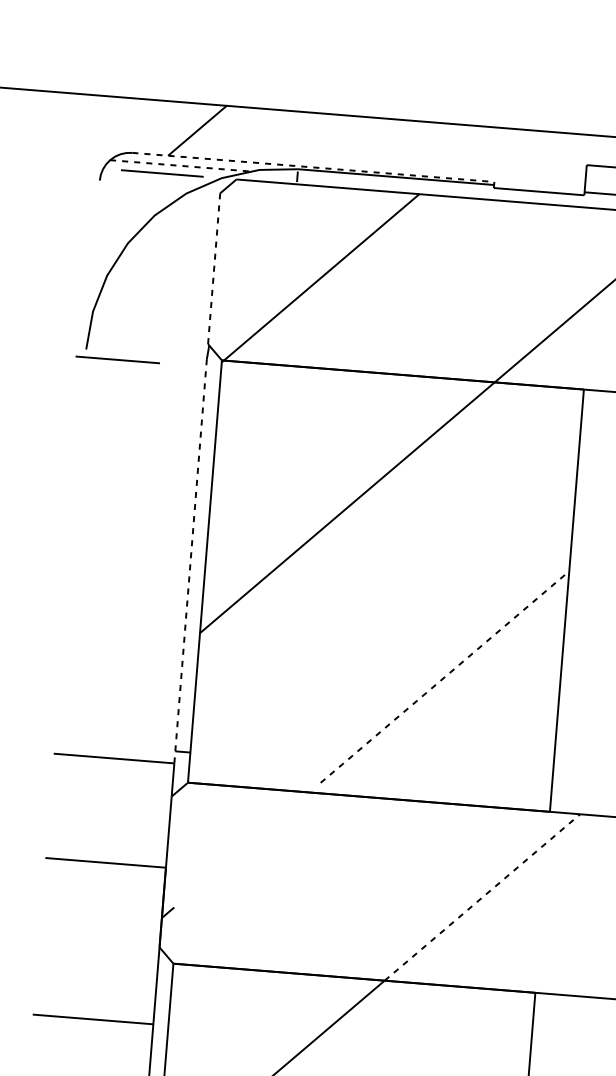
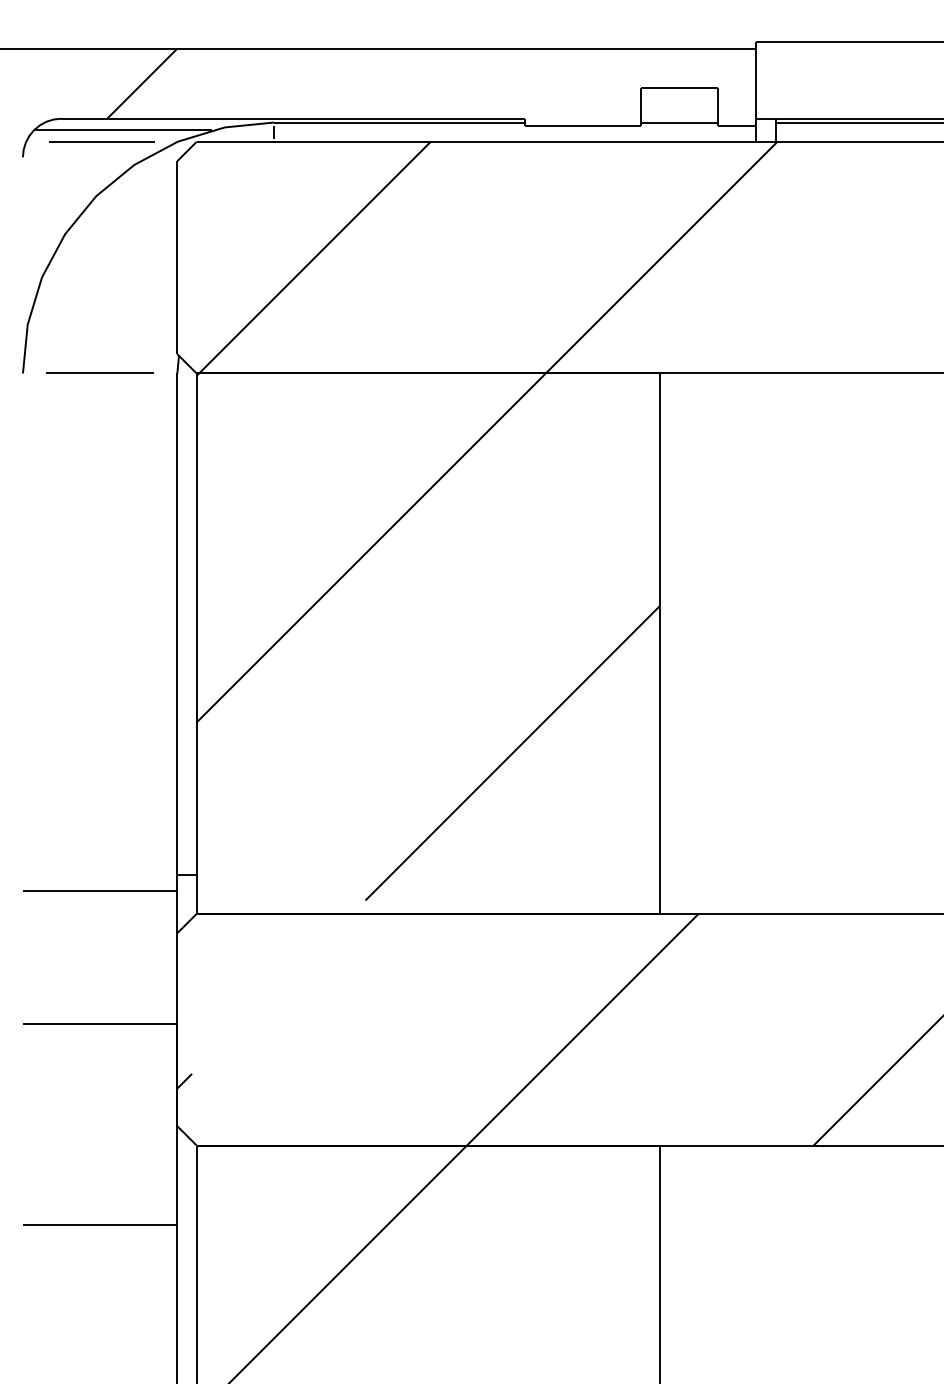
line: (180, 165) -> (123, 130), dashed -> solid
line: (313, 167) -> (293, 118), dashed -> solid
line: (214, 268) -> (177, 257), dashed -> solid
line: (117, 359) -> (99, 372), moved
line: (190, 561) -> (177, 632), dashed -> solid
line: (444, 676) -> (512, 752), dashed -> solid
line: (482, 897) -> (582, 1029), dashed -> solid

